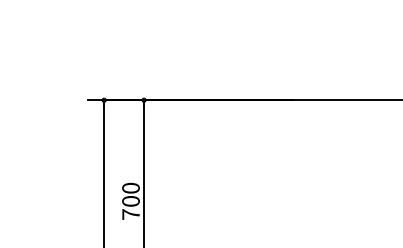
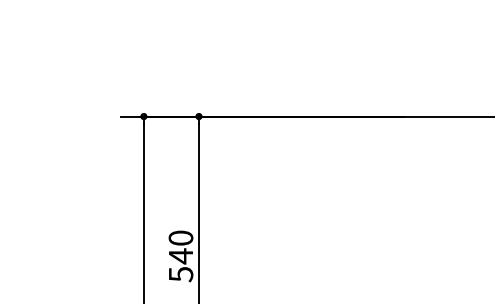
text: (130, 207) -> (180, 264), 700 -> 540

